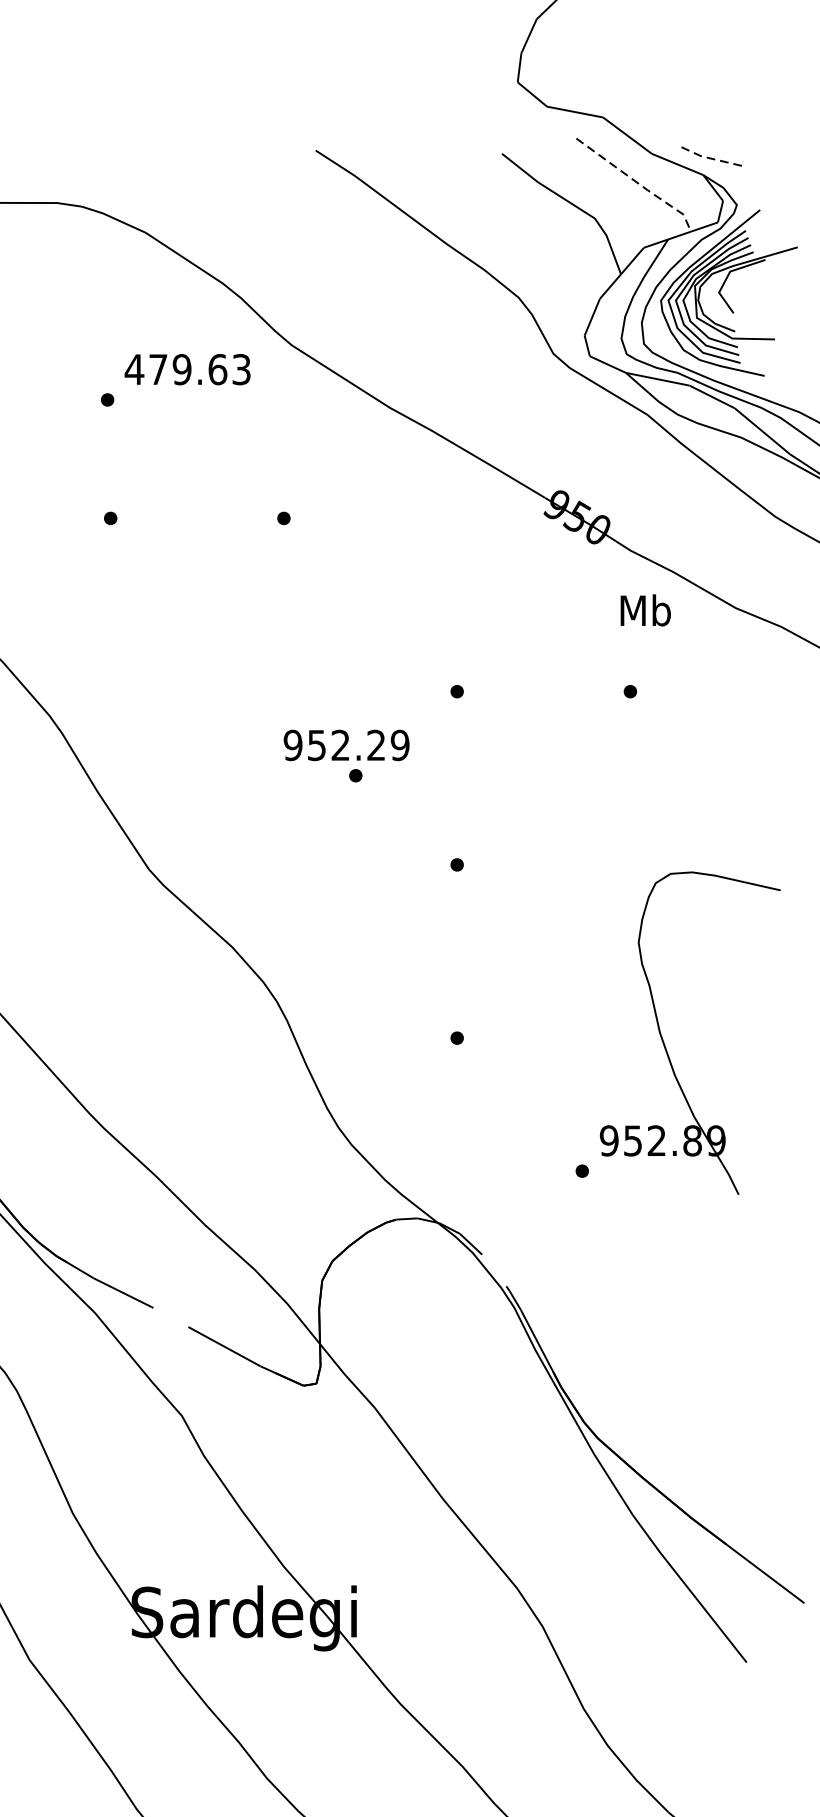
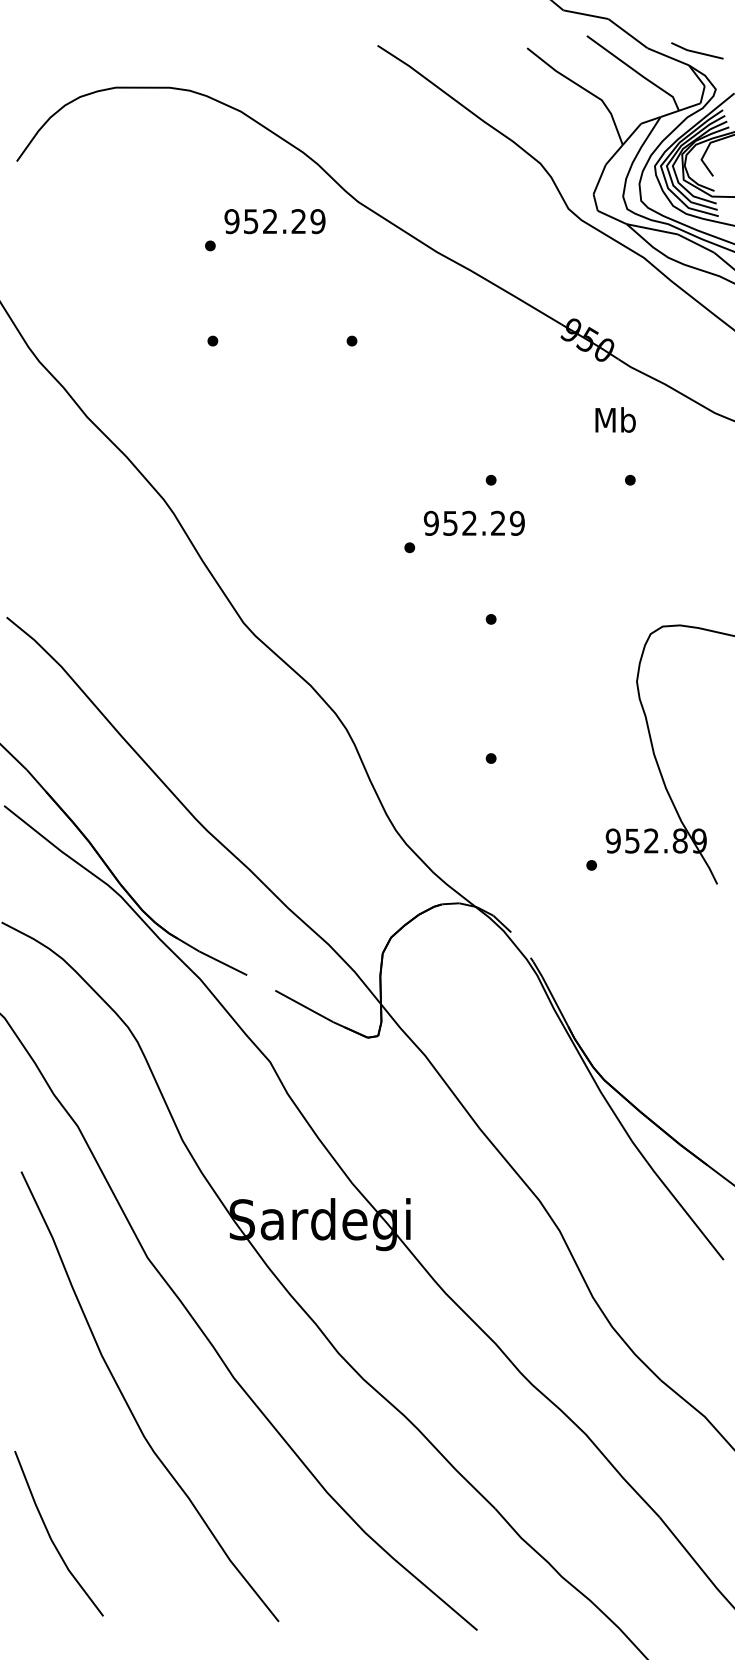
line: (712, 159) -> (696, 52), dashed -> solid
line: (638, 184) -> (636, 72), dashed -> solid
text: (187, 369) -> (274, 221), 479.63 -> 952.29
text: (645, 609) -> (615, 419), moved
text: (345, 744) -> (473, 522), moved

